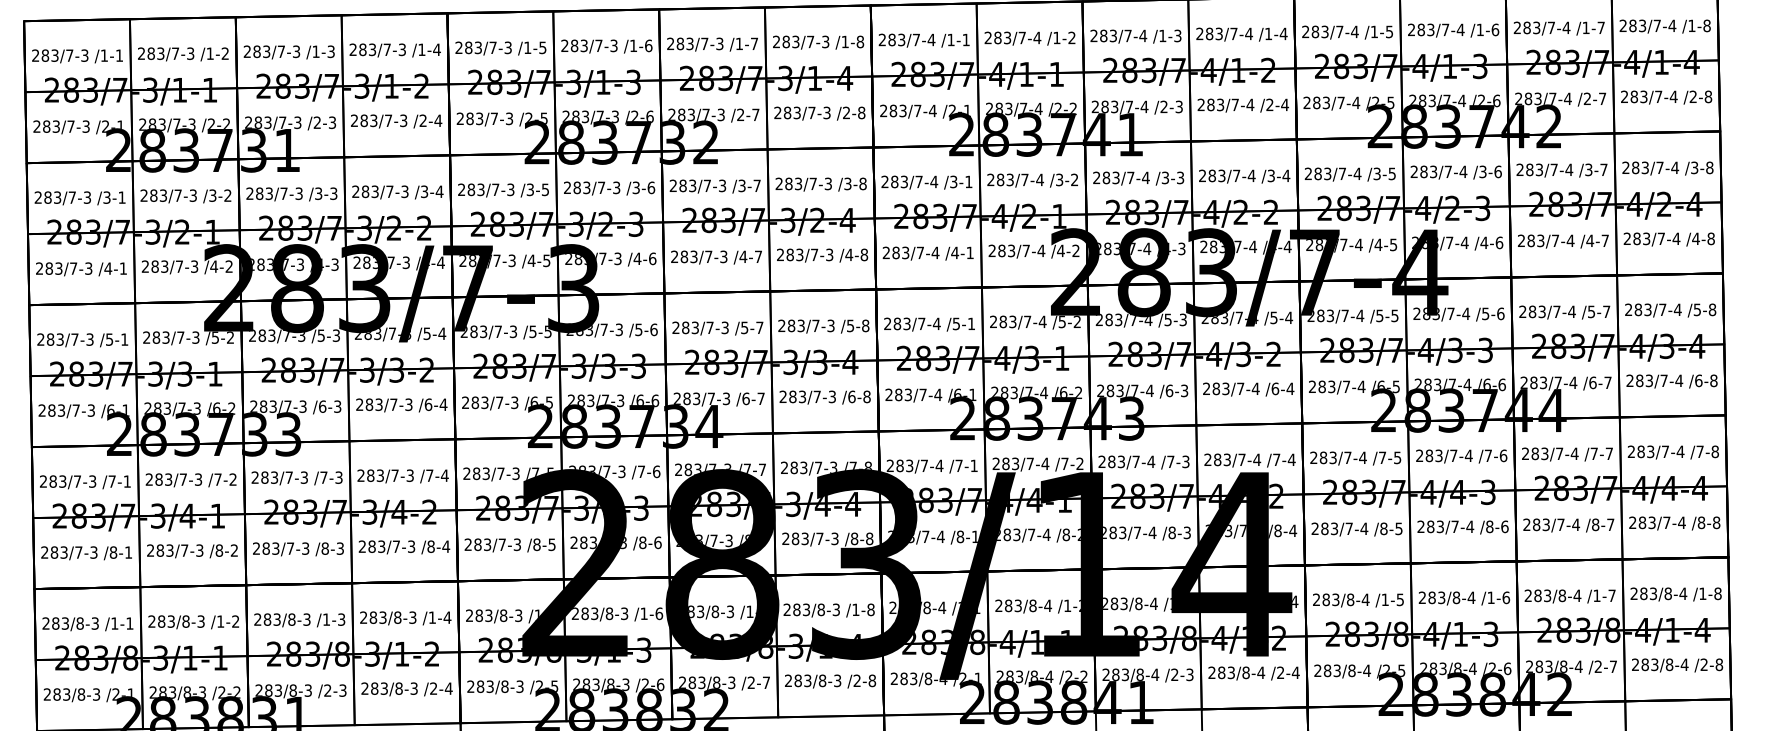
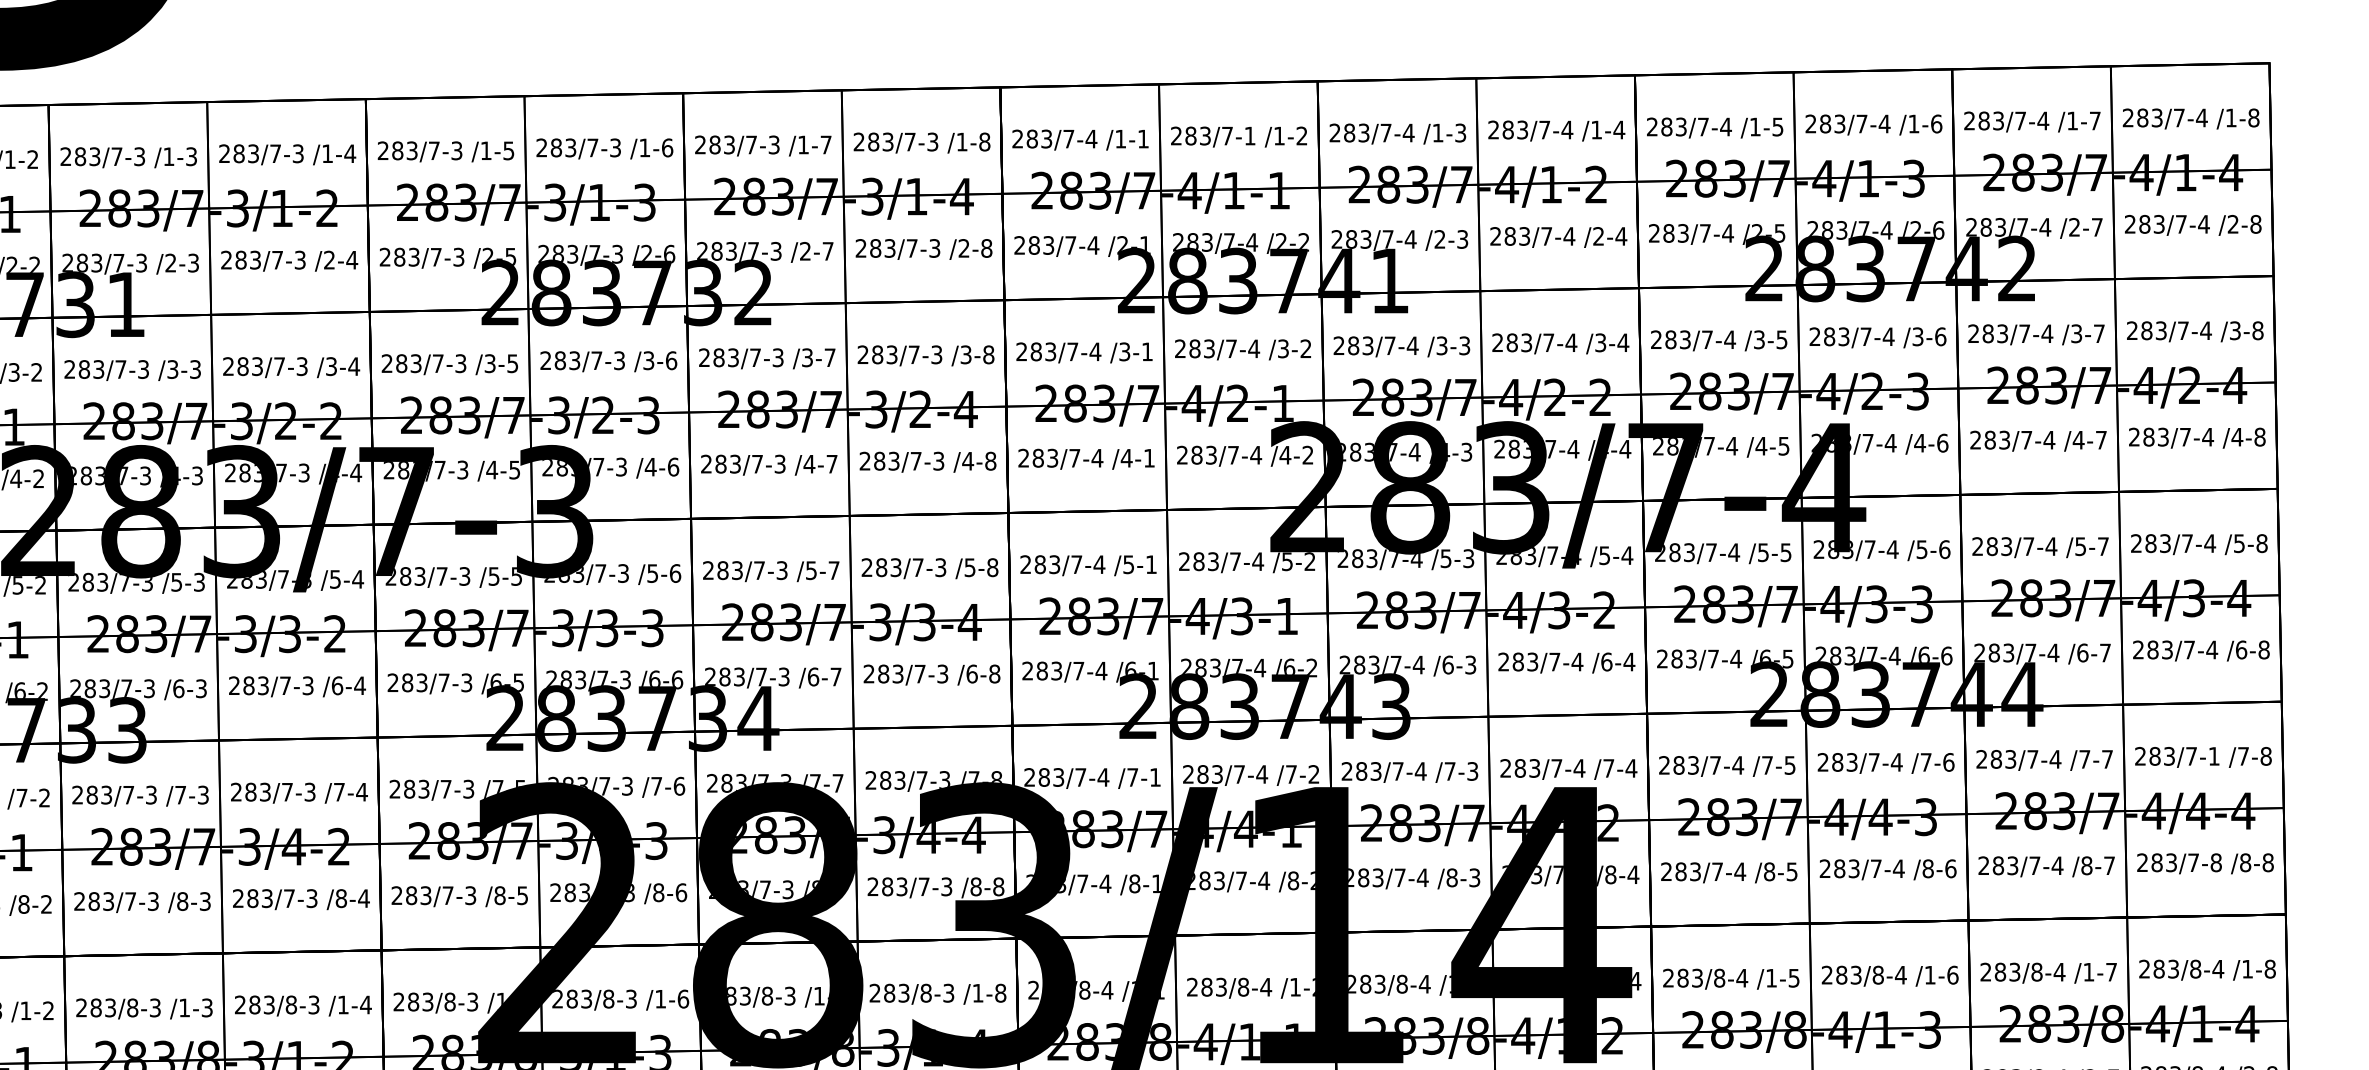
text: (1037, 37) -> (1250, 135), 283/7-4 -> 283/7-1
text: (1680, 451) -> (2214, 755), 283/7-4 -> 283/7-1
text: (1681, 522) -> (2215, 862), 283/7-4 -> 283/7-8

